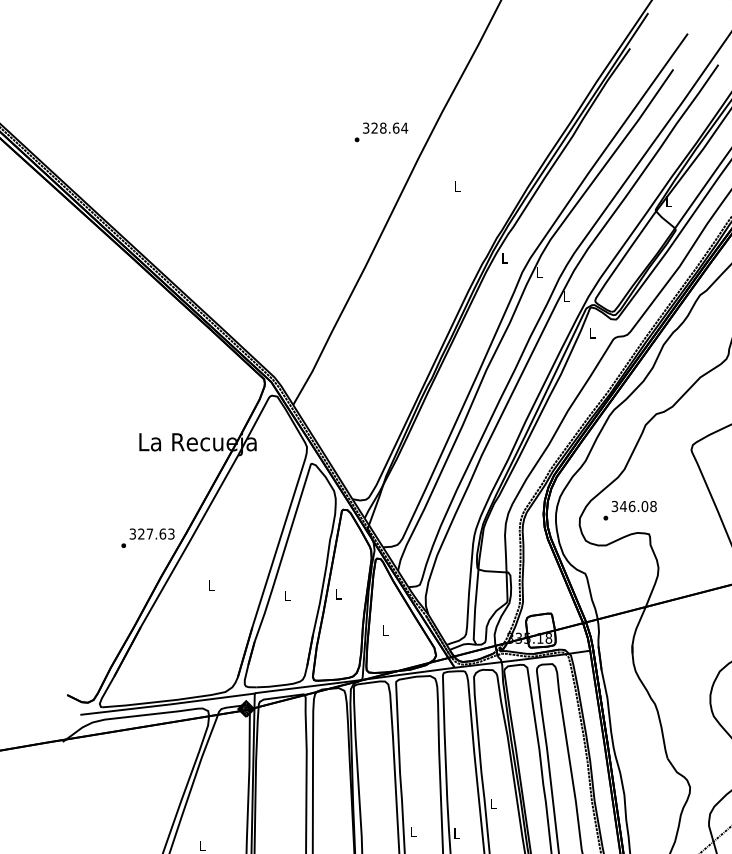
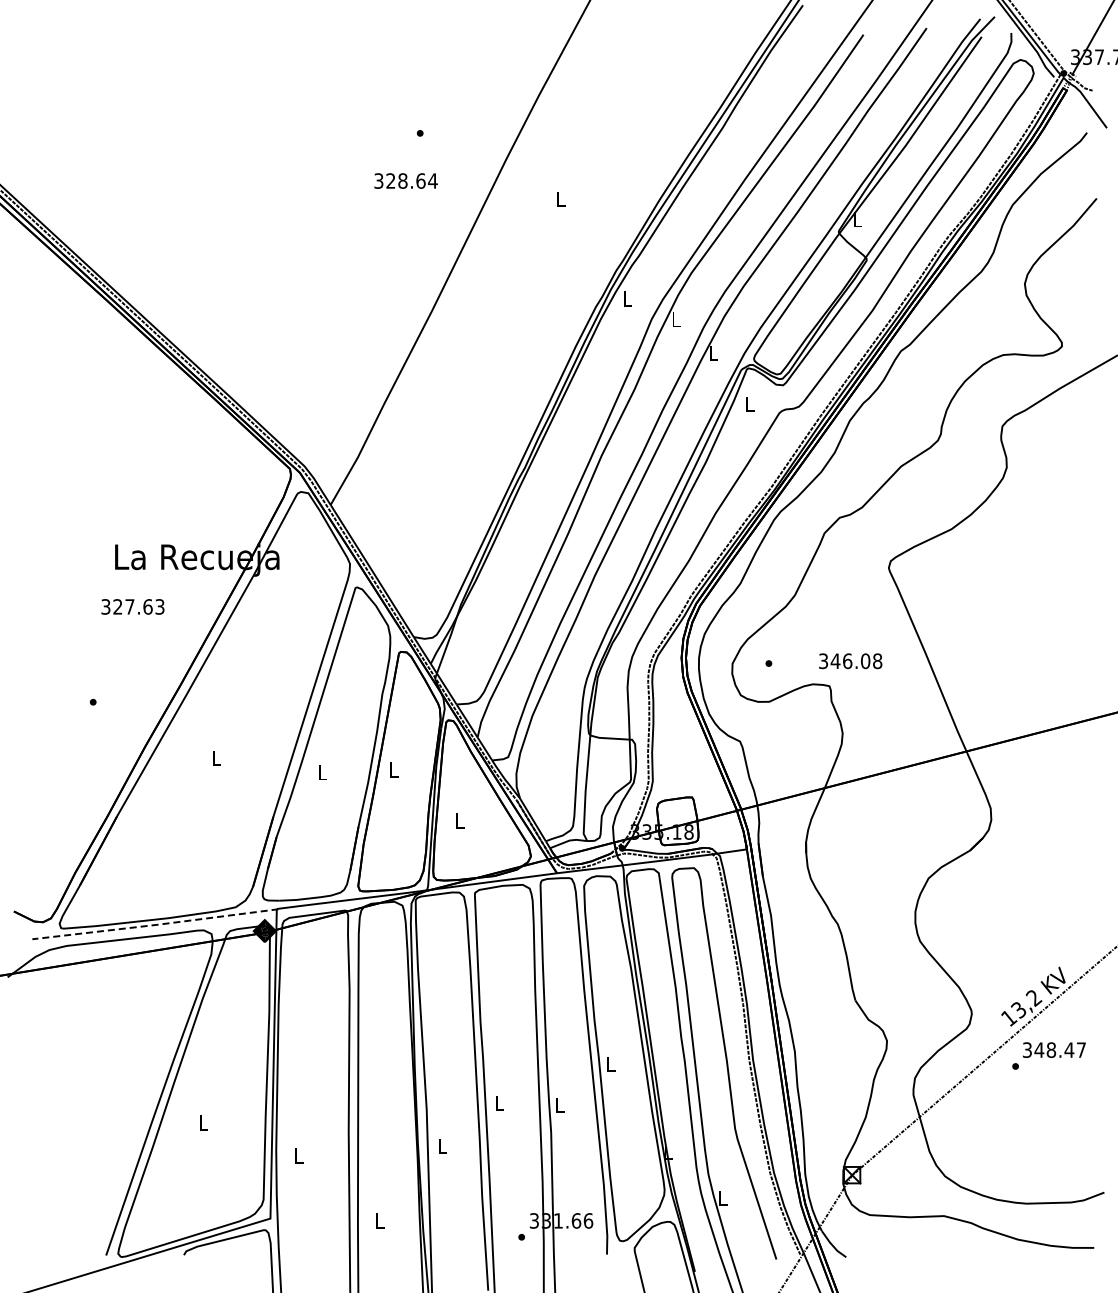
text: (385, 127) -> (405, 180), moved
text: (634, 506) -> (850, 661), moved
text: (151, 533) -> (132, 606), moved
line: (168, 704) -> (155, 924), solid -> dashed

